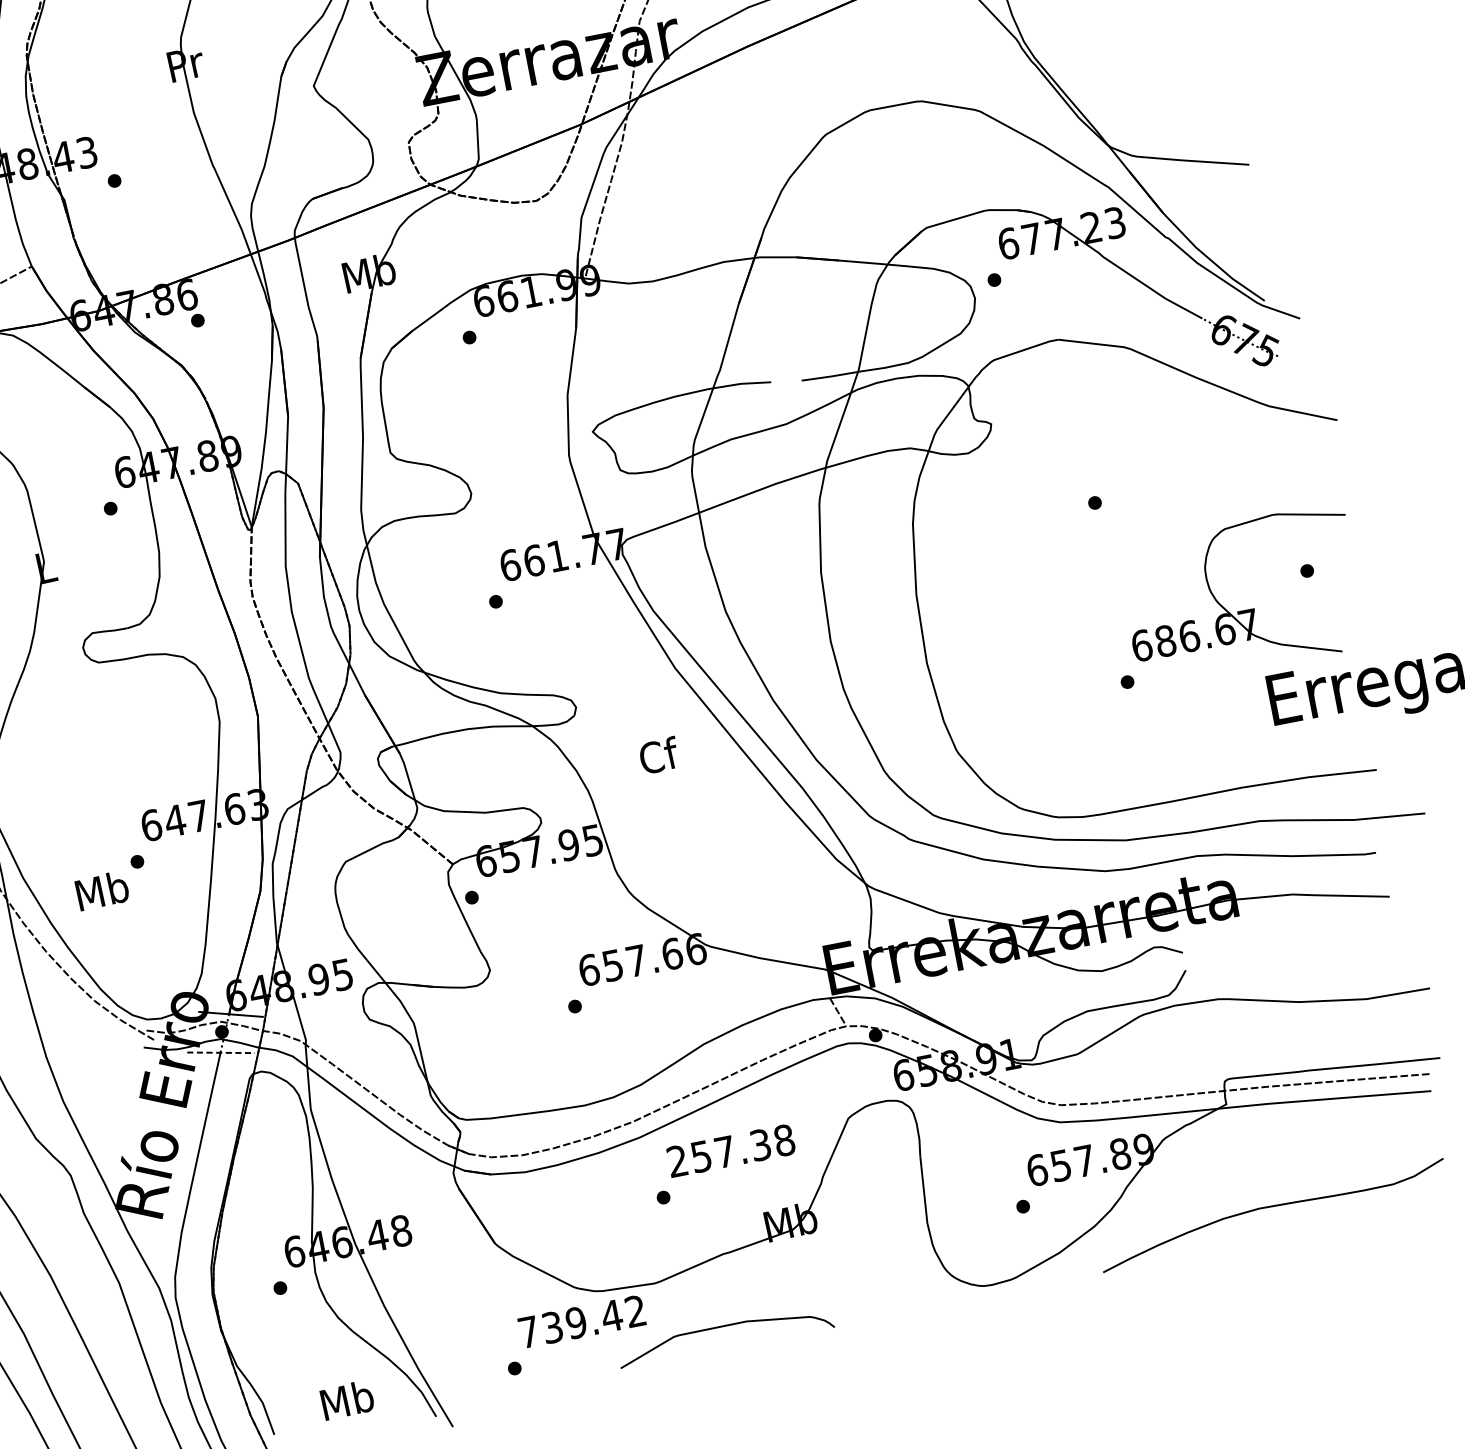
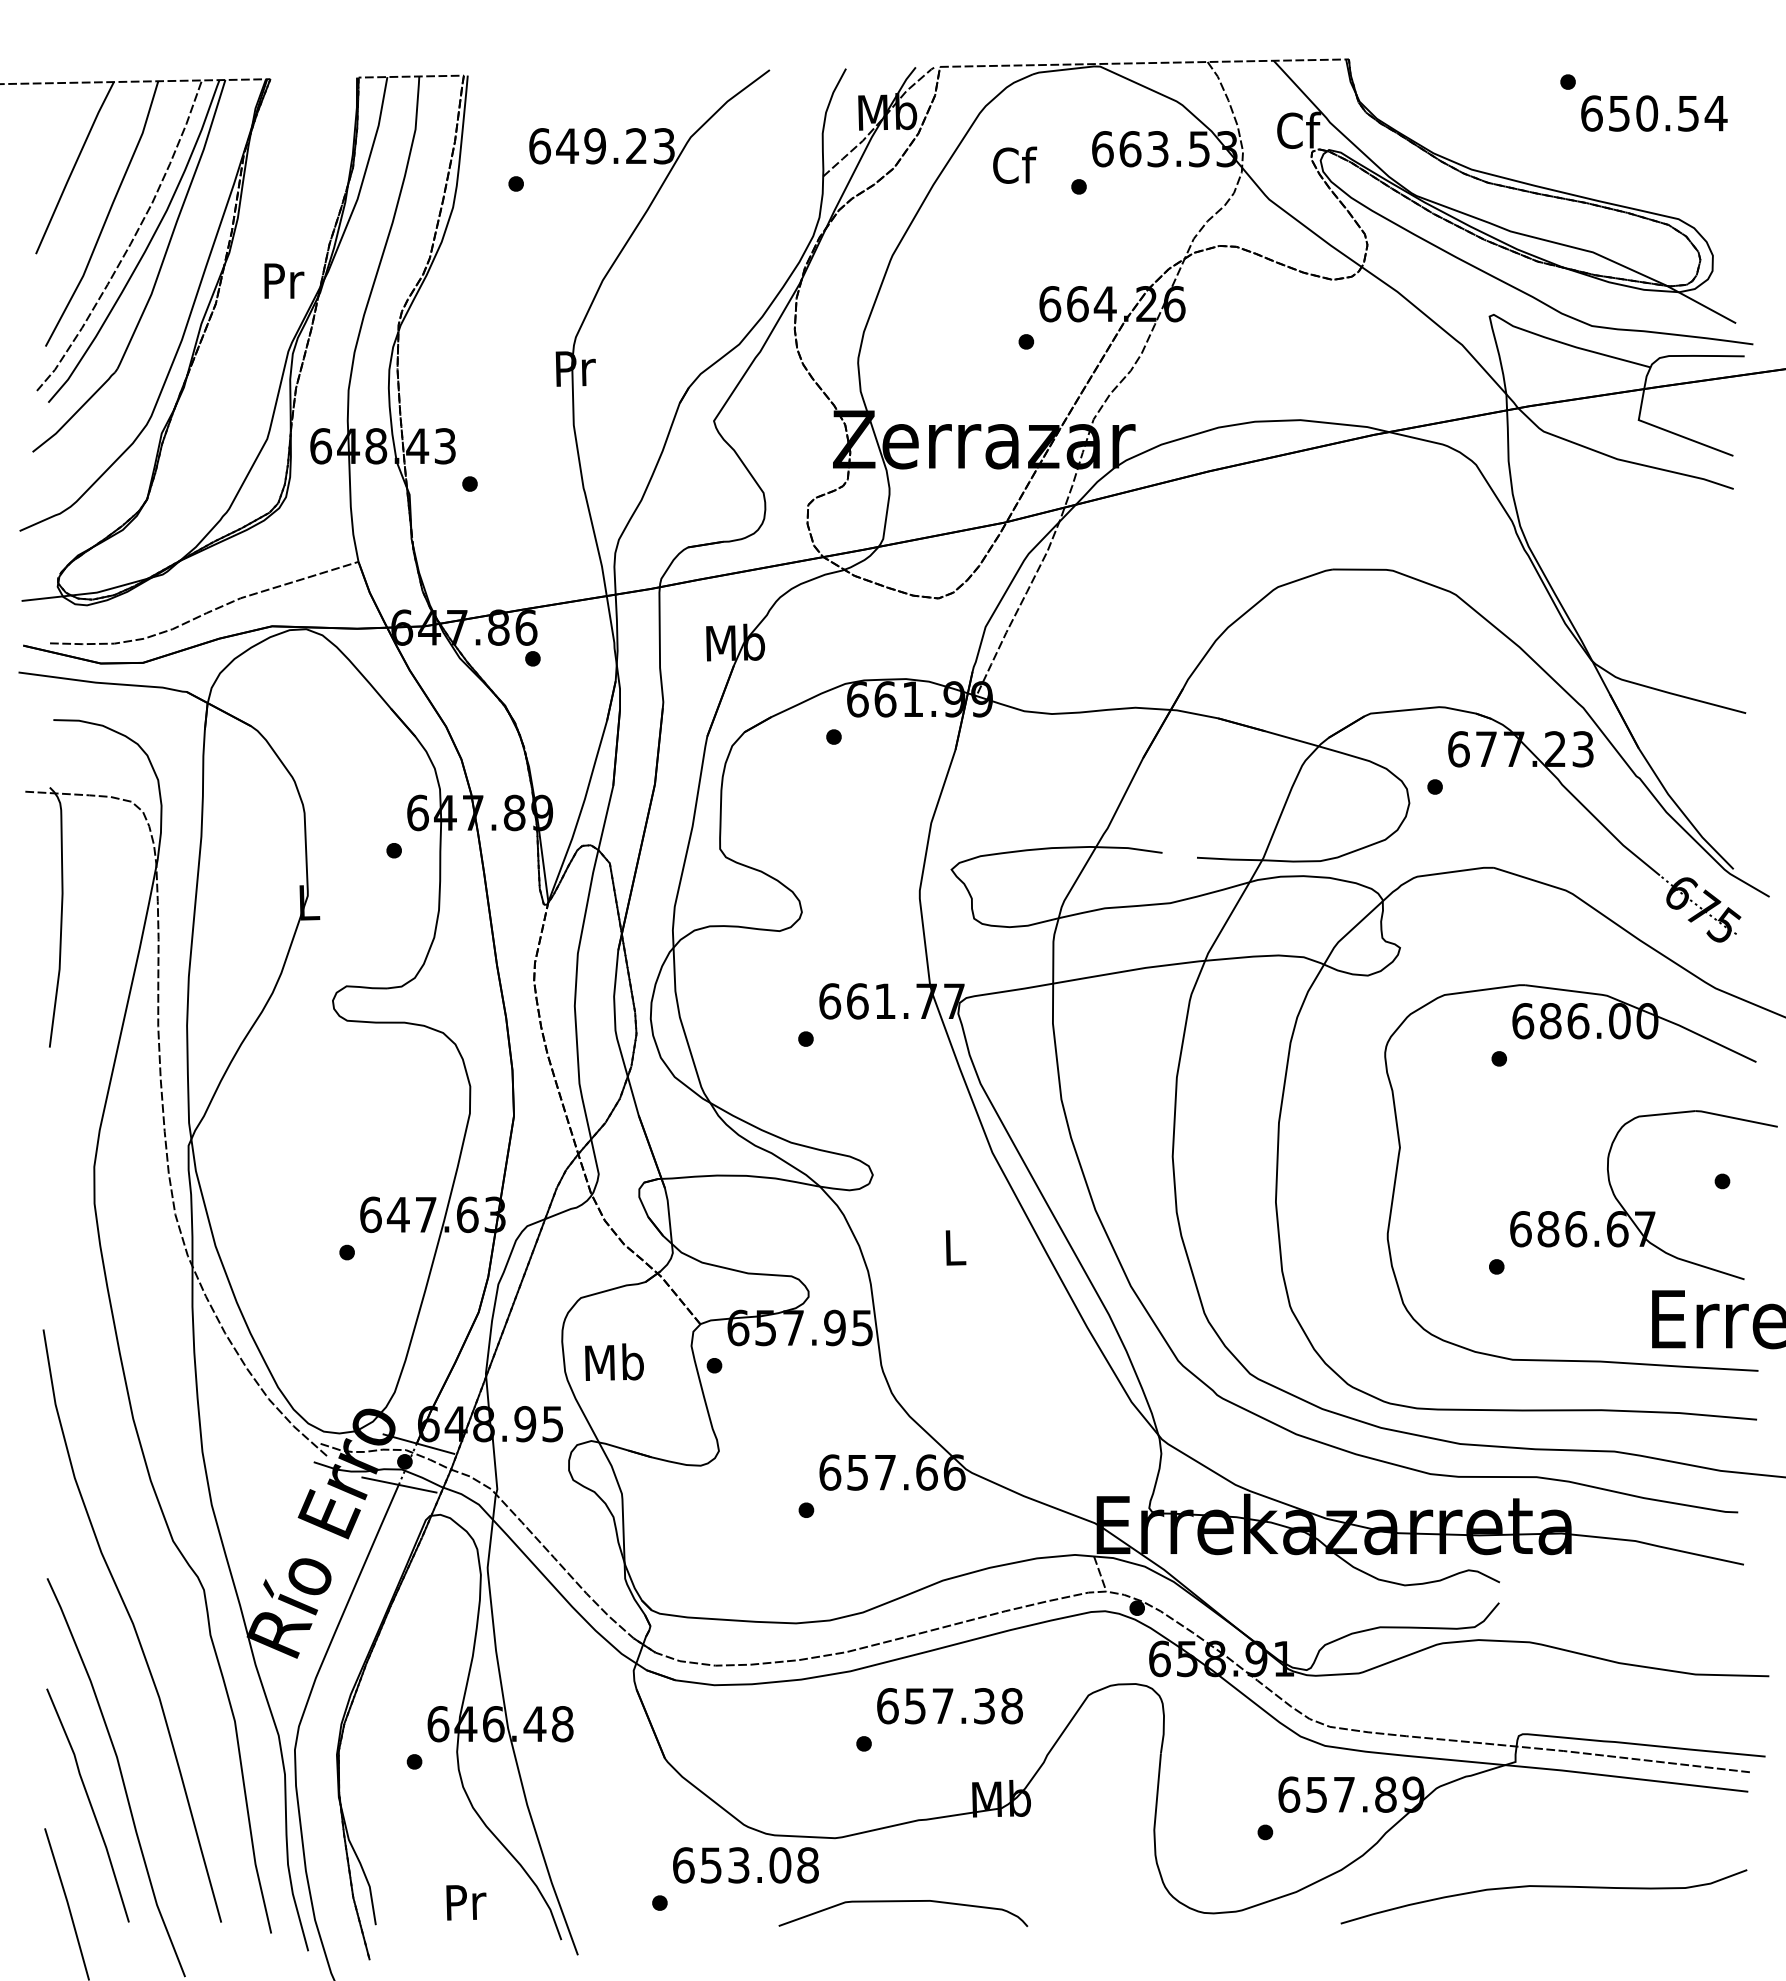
part: (1158, 473) -> (1577, 1039), added
text: (659, 755) -> (955, 1247), Cf -> L
text: (102, 890) -> (614, 1361), moved
line: (221, 1053) -> (399, 1485), dashed -> solid
text: (677, 1161) -> (887, 1706), 257.38 -> 657.38
text: (582, 1321) -> (745, 1865), 739.42 -> 653.08
text: (346, 1399) -> (464, 1901), Mb -> Pr

